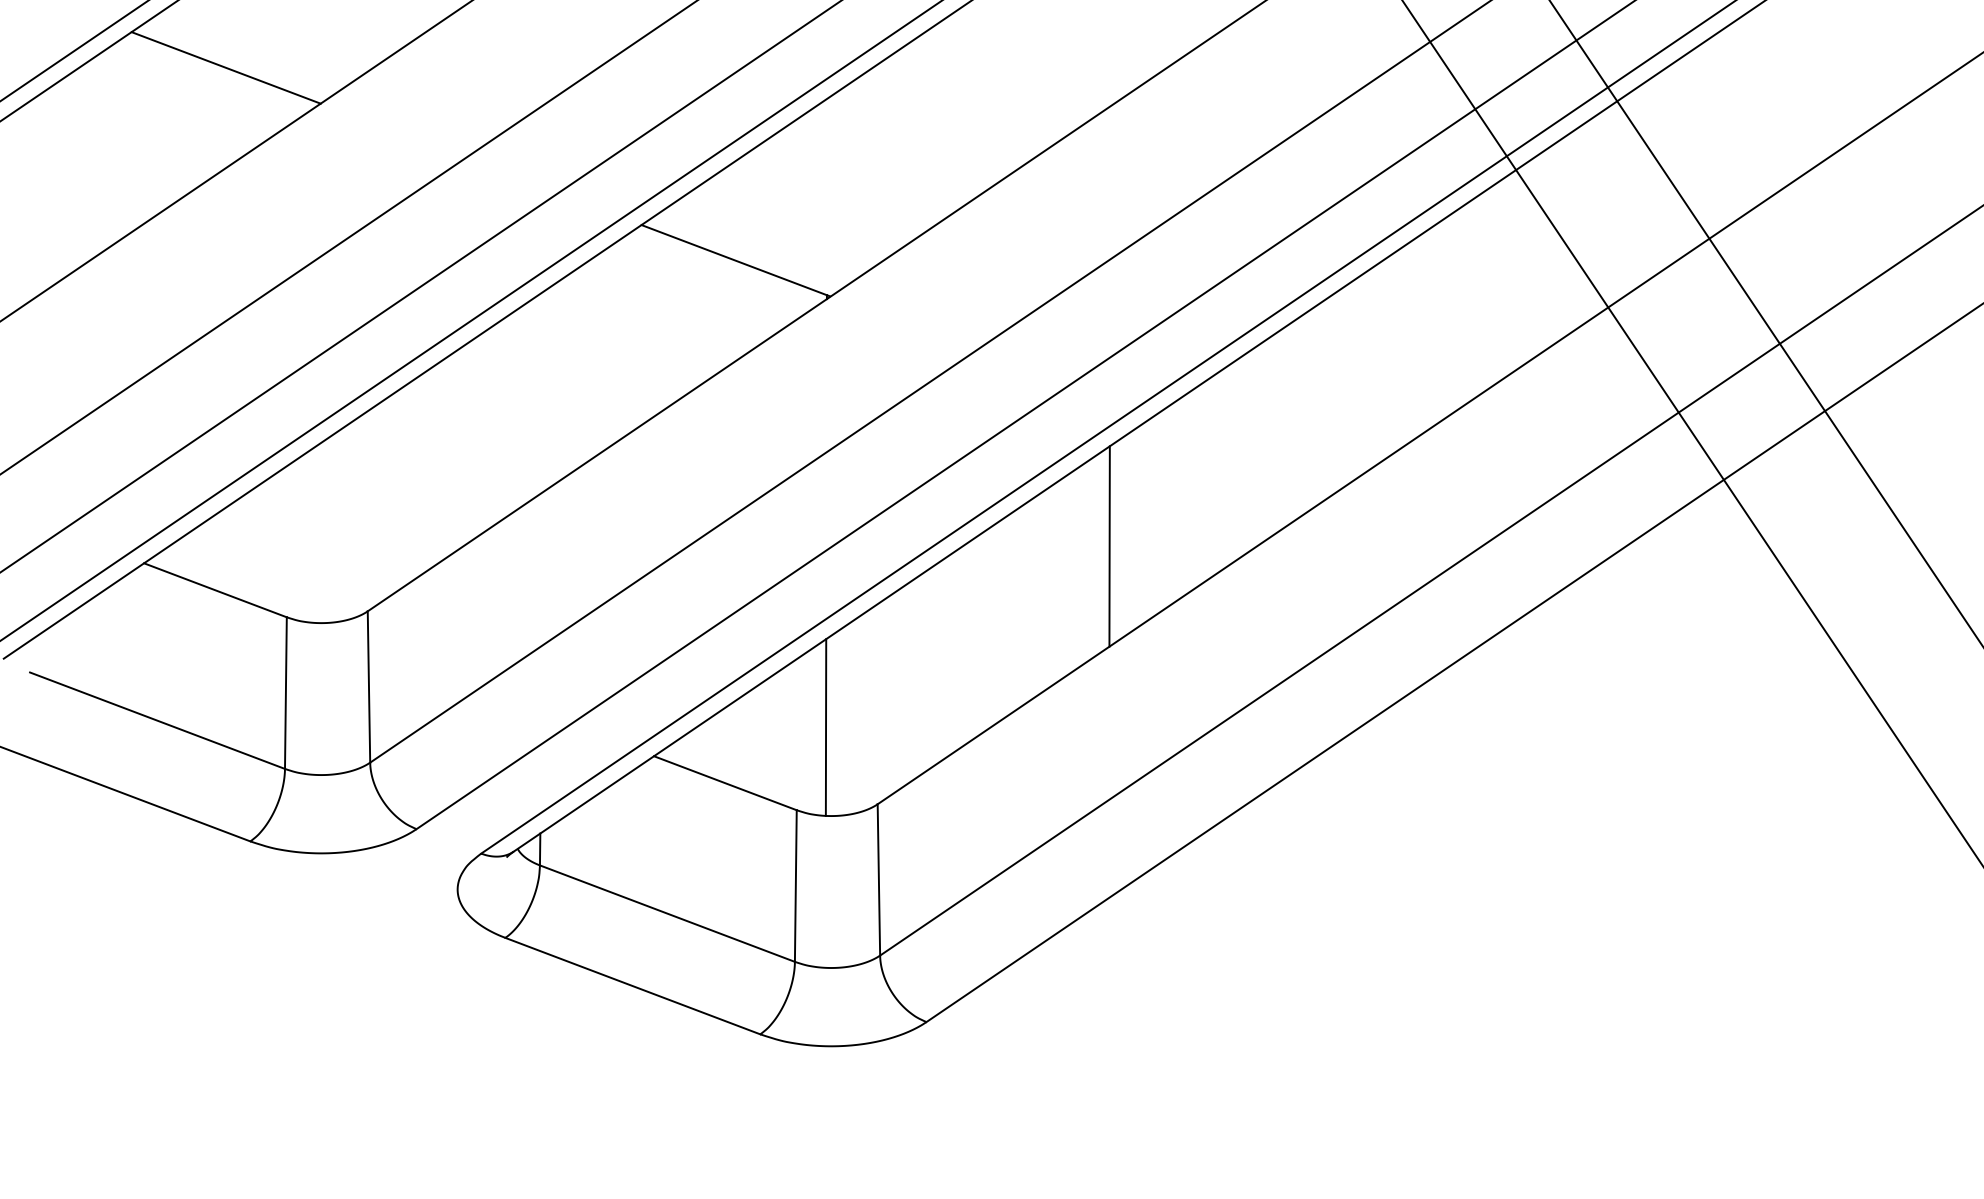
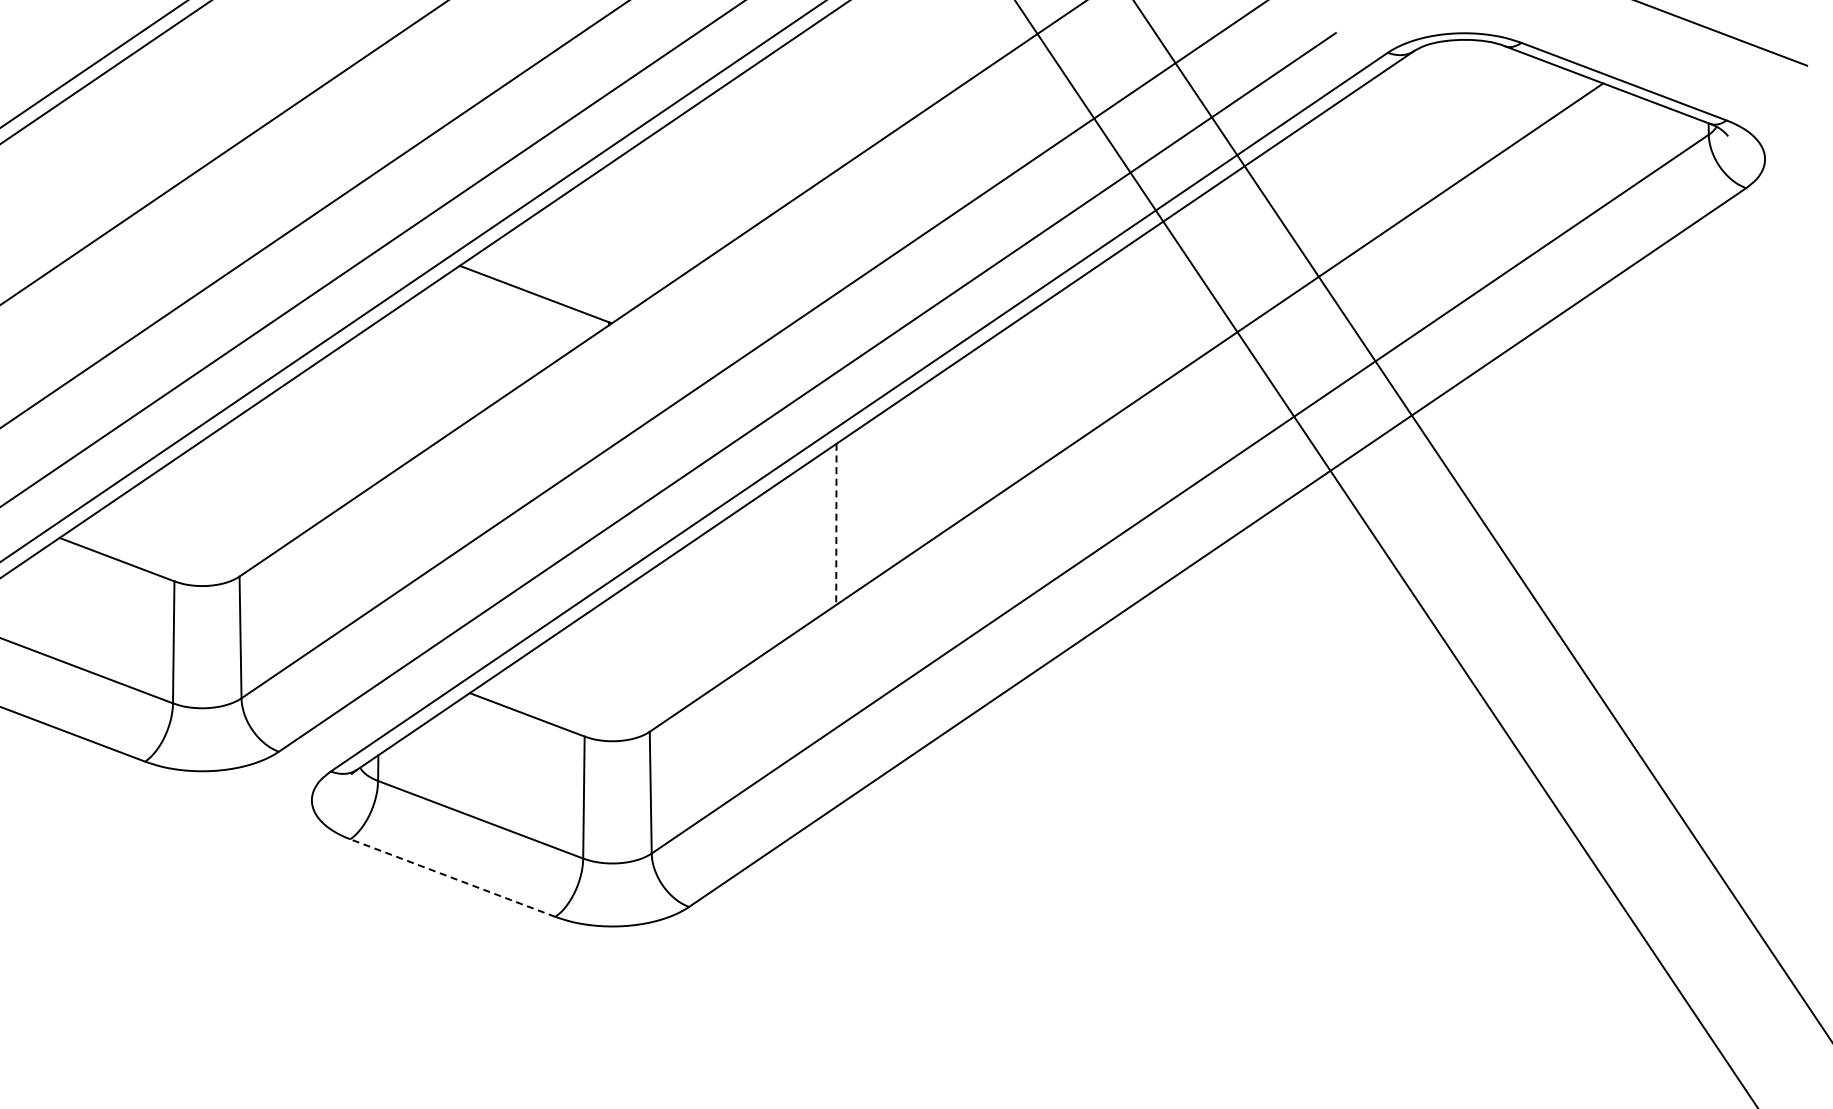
line: (225, 68) -> (125, 139), removed
line: (1109, 546) -> (836, 524), solid -> dashed
line: (826, 726) -> (608, 669), removed
line: (632, 986) -> (452, 878), solid -> dashed

